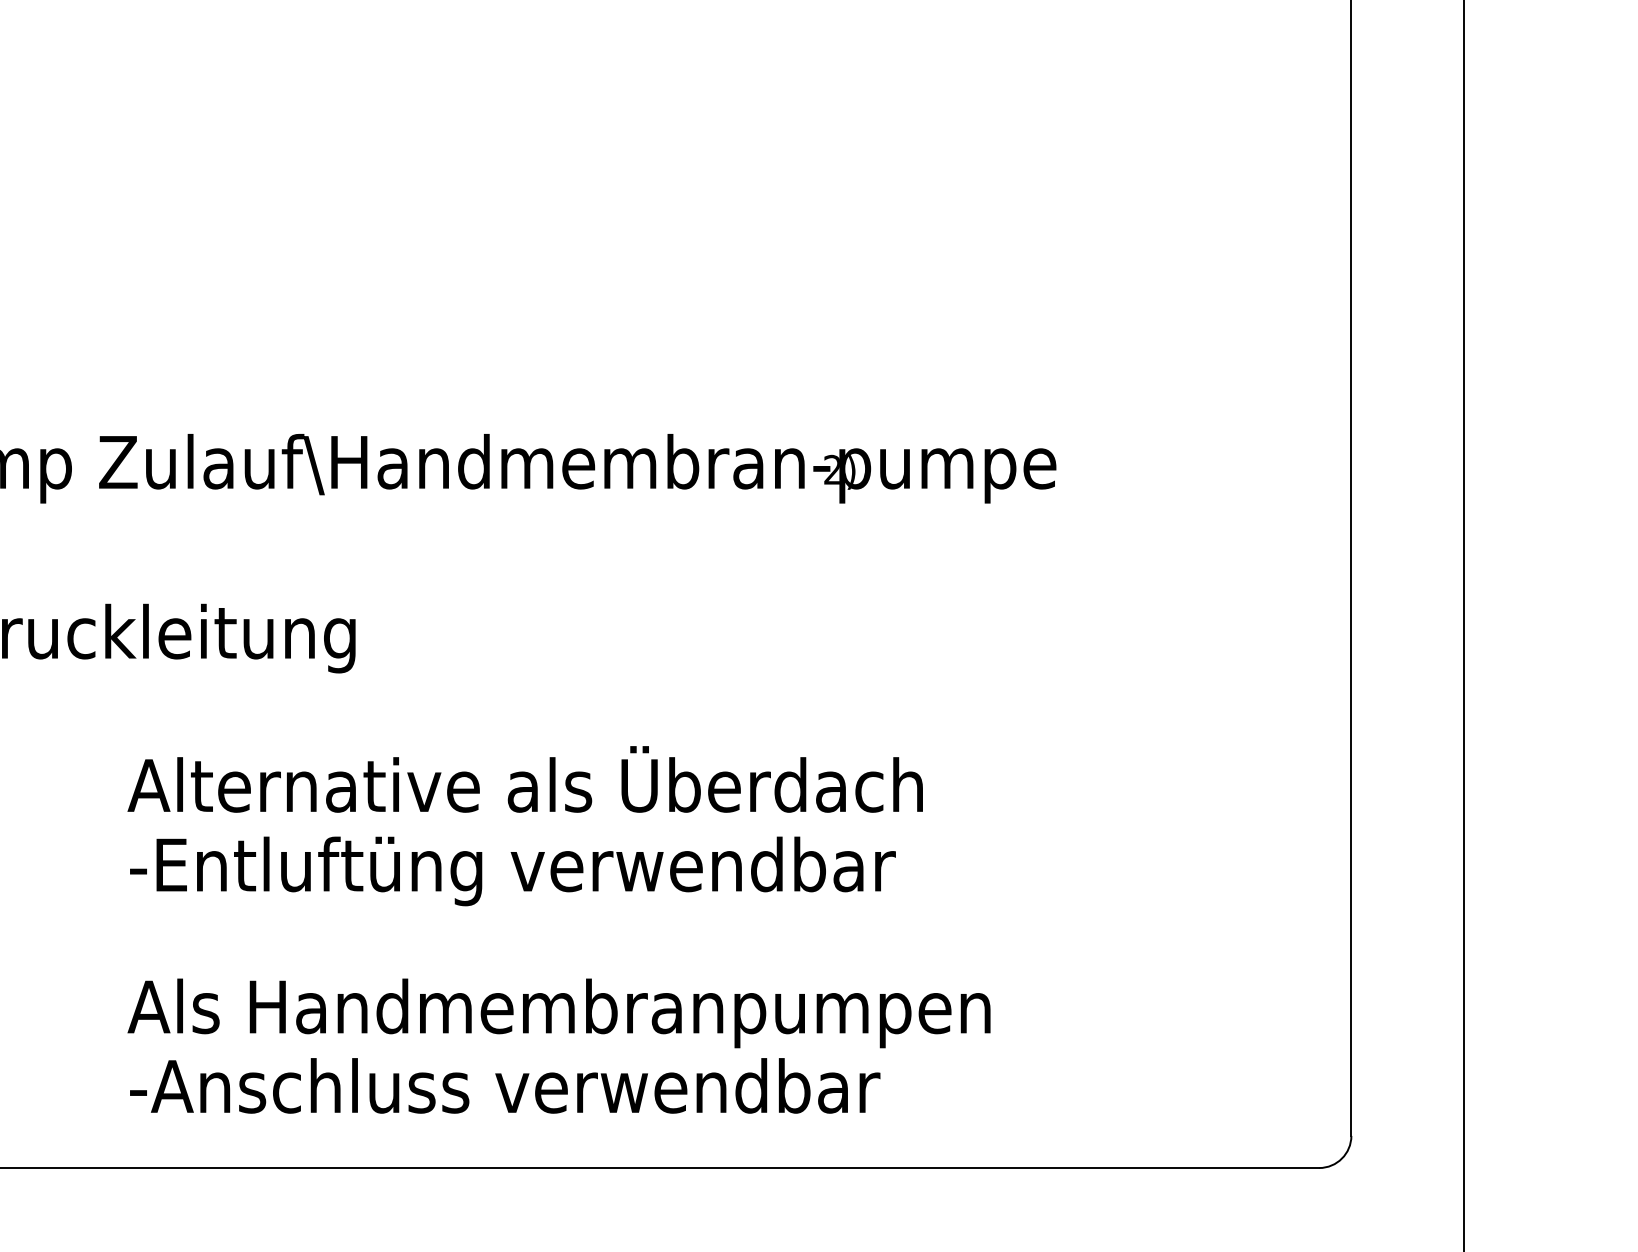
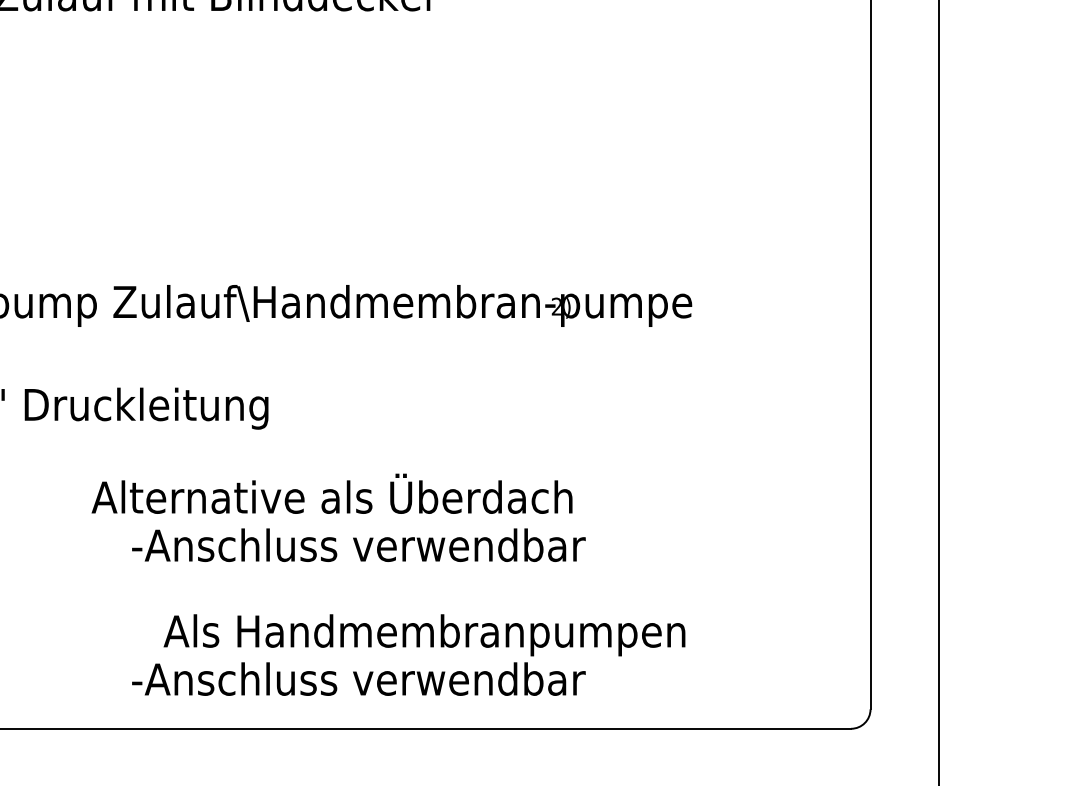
text: (524, 778) -> (331, 493), moved
text: (522, 871) -> (369, 549), -Entluftüng verwendbar -> -Anschluss verwendbar
text: (559, 1013) -> (424, 635), moved

